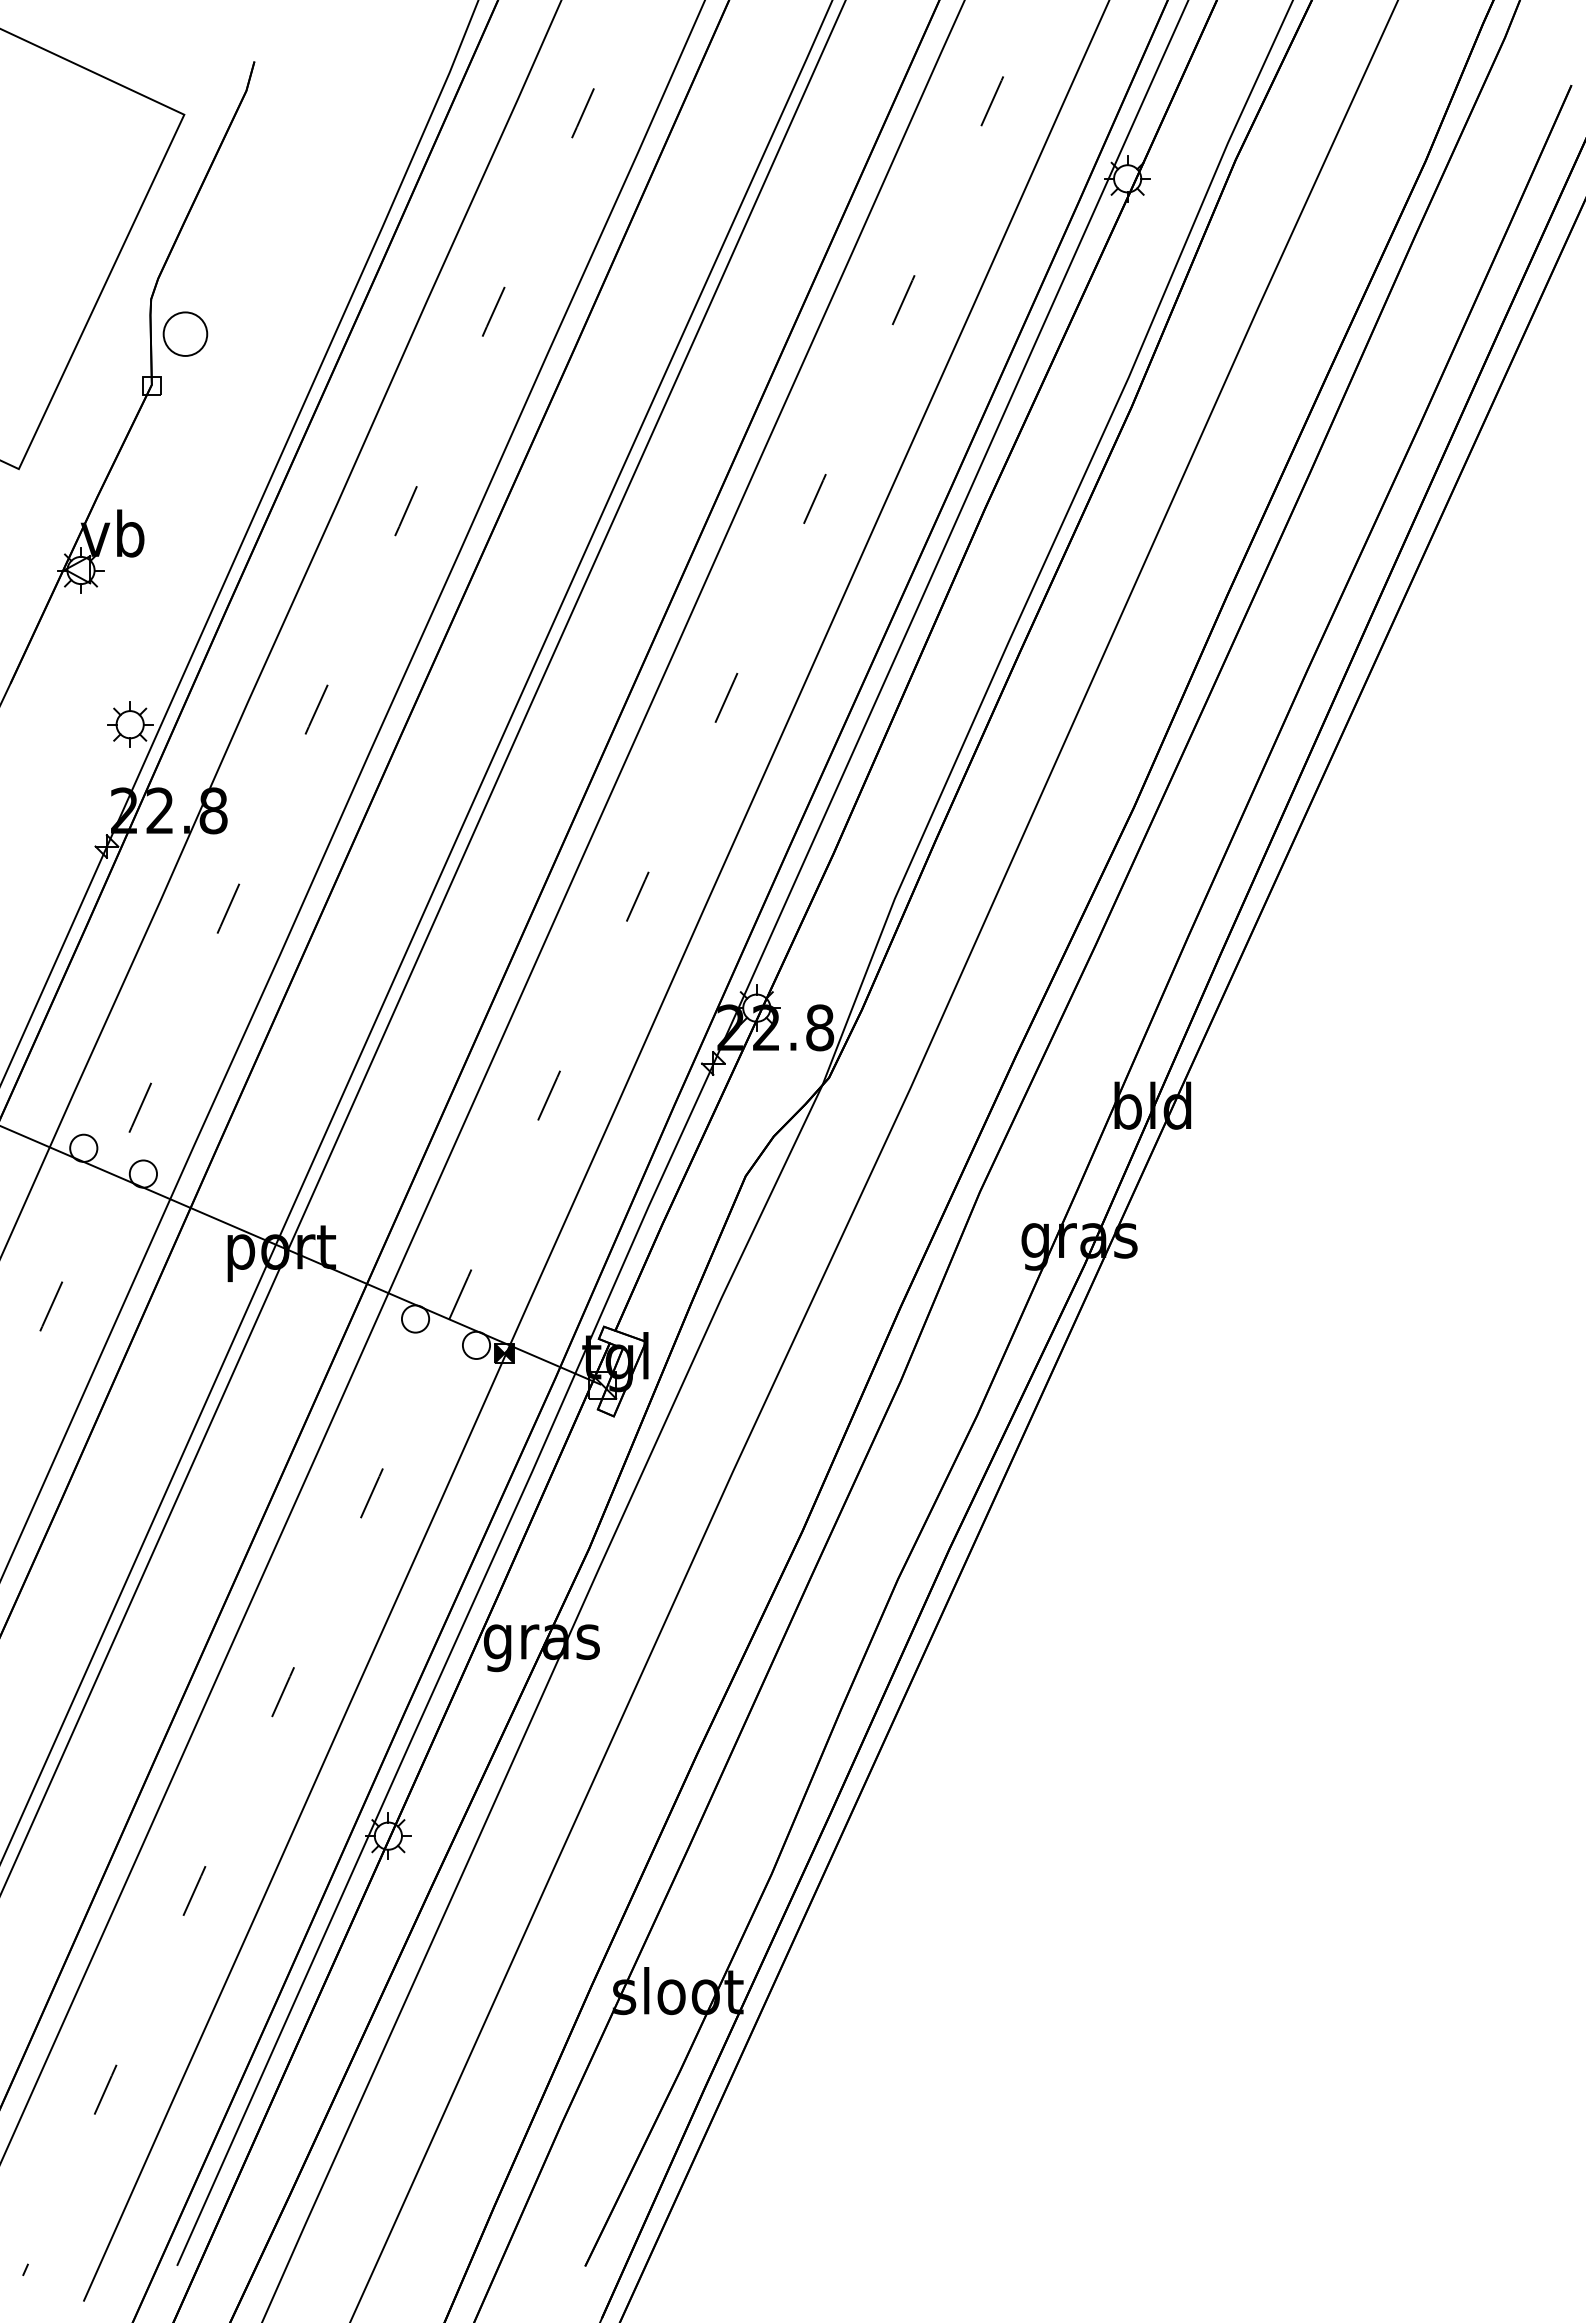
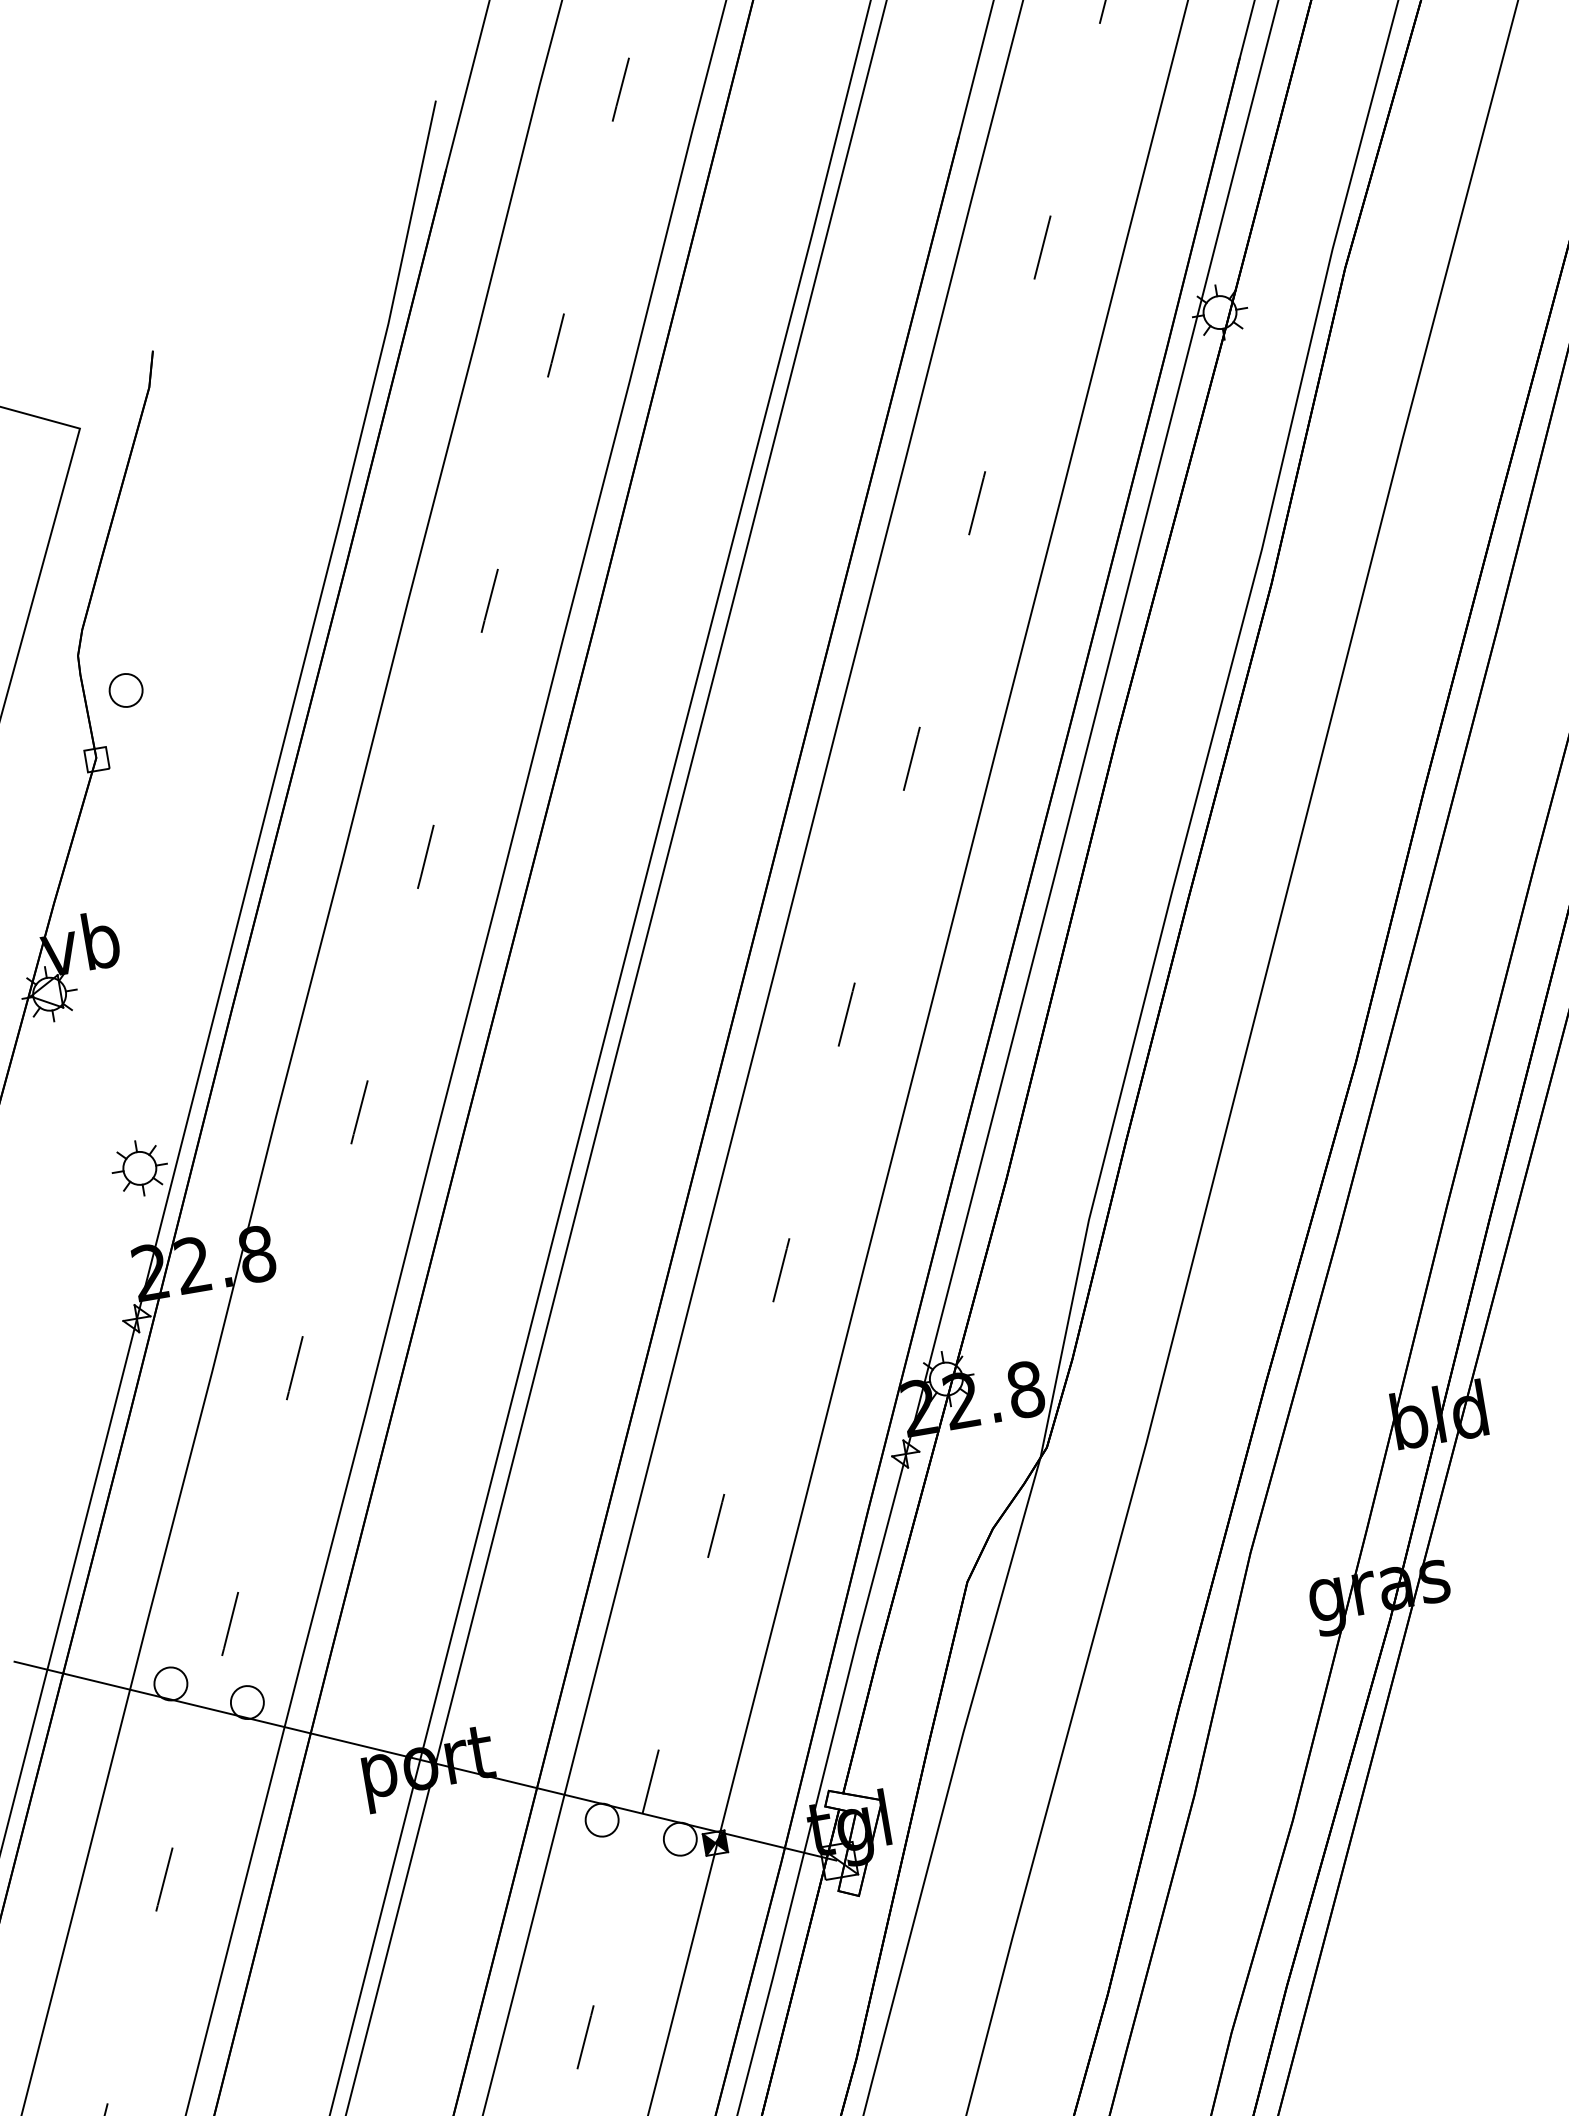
part: (185, 333) -> (126, 689), size x0.62

